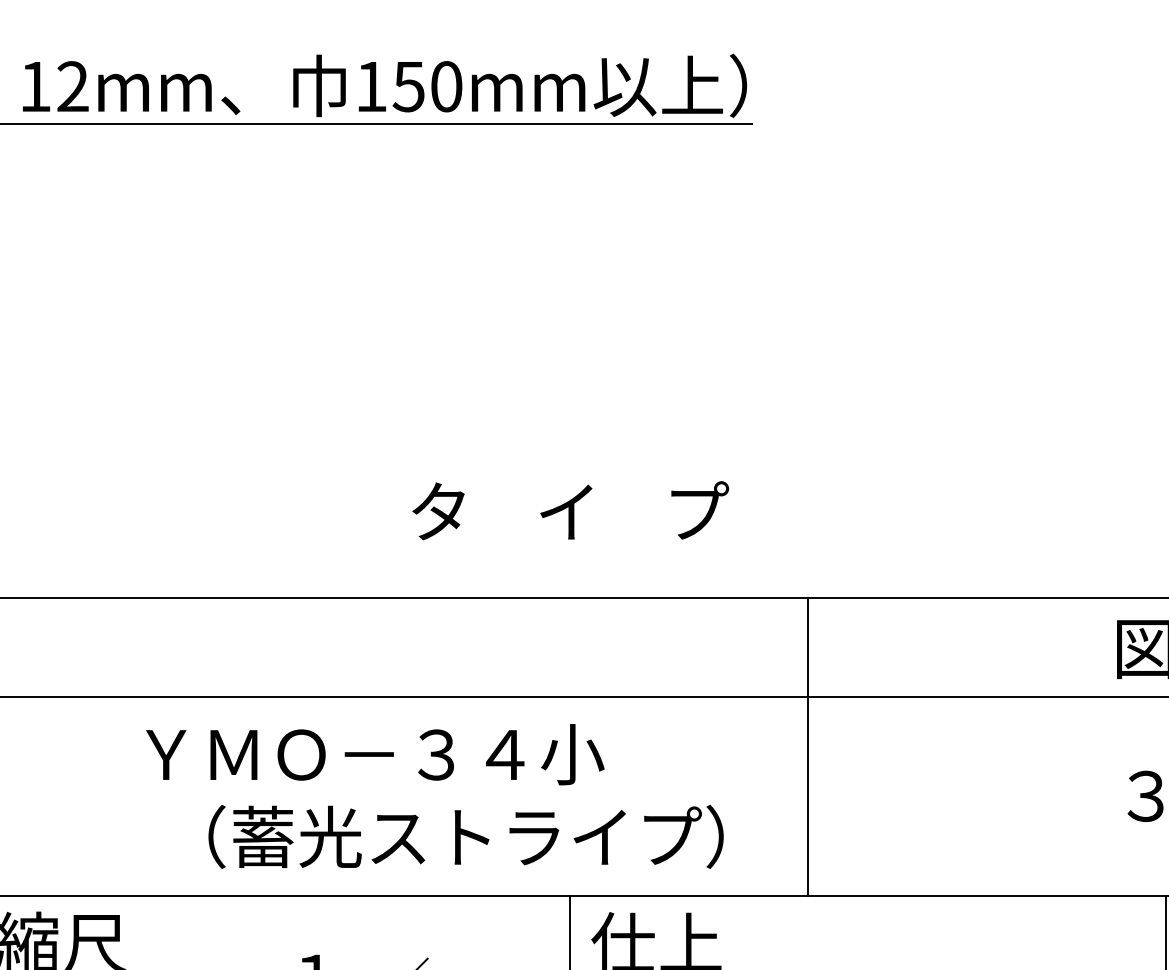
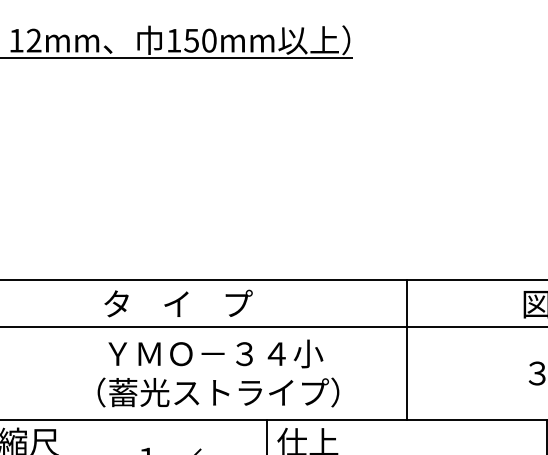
text: (570, 510) -> (178, 303), moved
line: (807, 747) -> (406, 350), moved
text: (374, 753) -> (215, 353), moved

